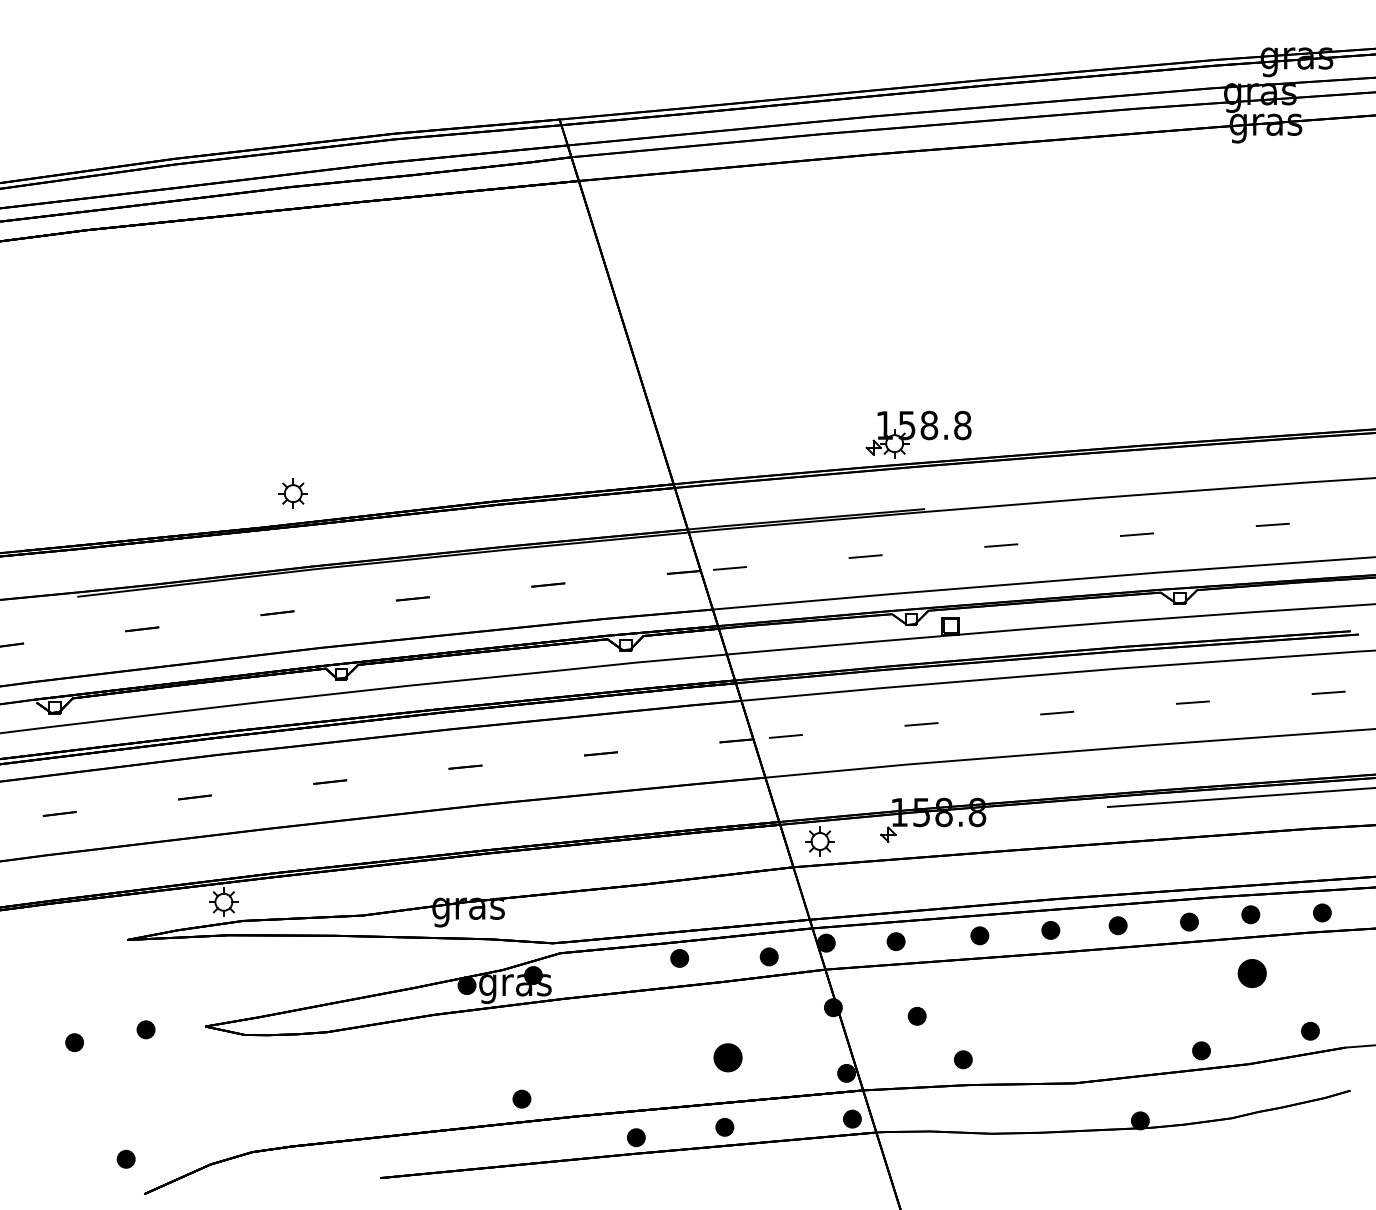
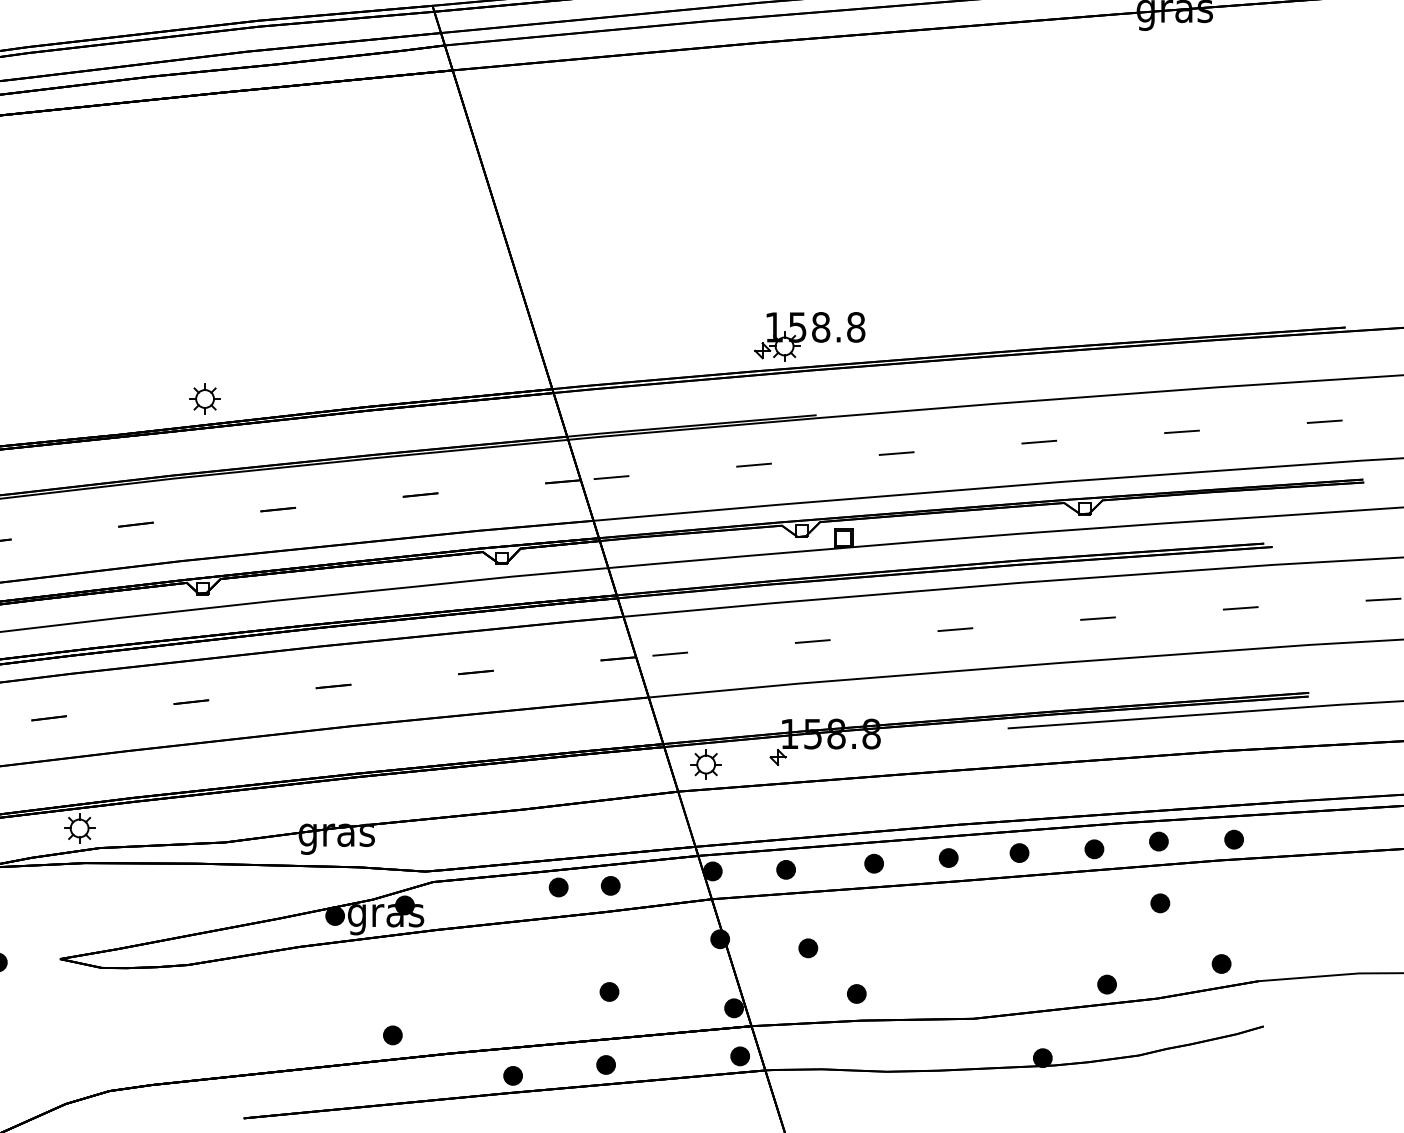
part: (292, 493) -> (204, 398), moved
part: (768, 956) -> (609, 885), moved
part: (1251, 973) -> (1159, 903), size x0.62
part: (727, 1057) -> (608, 991), size x0.62

